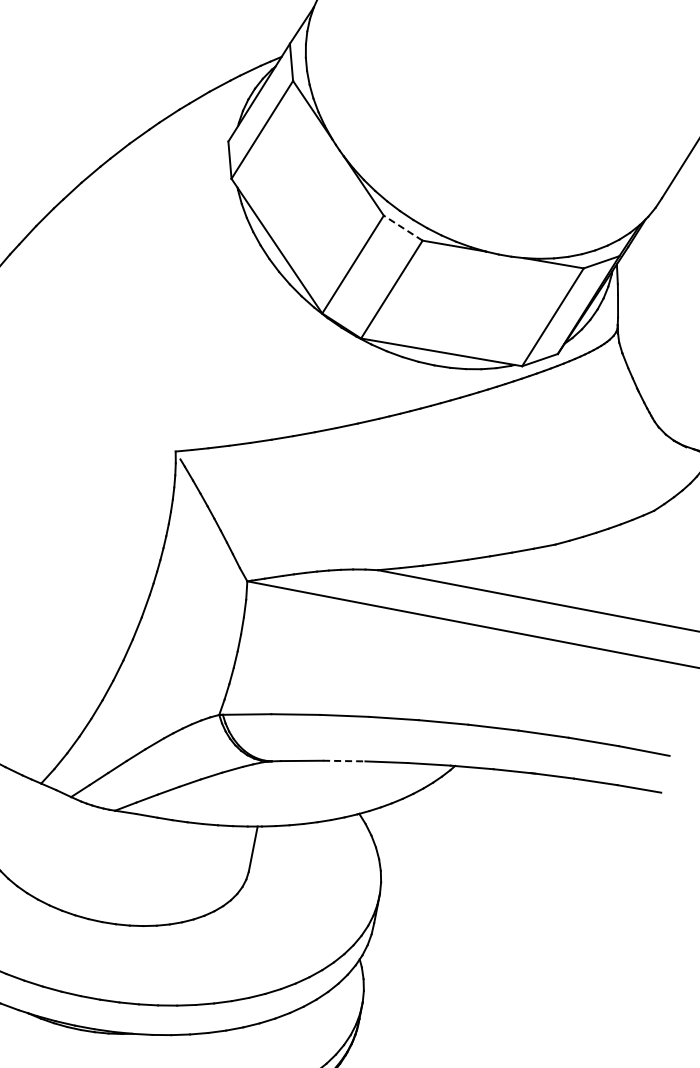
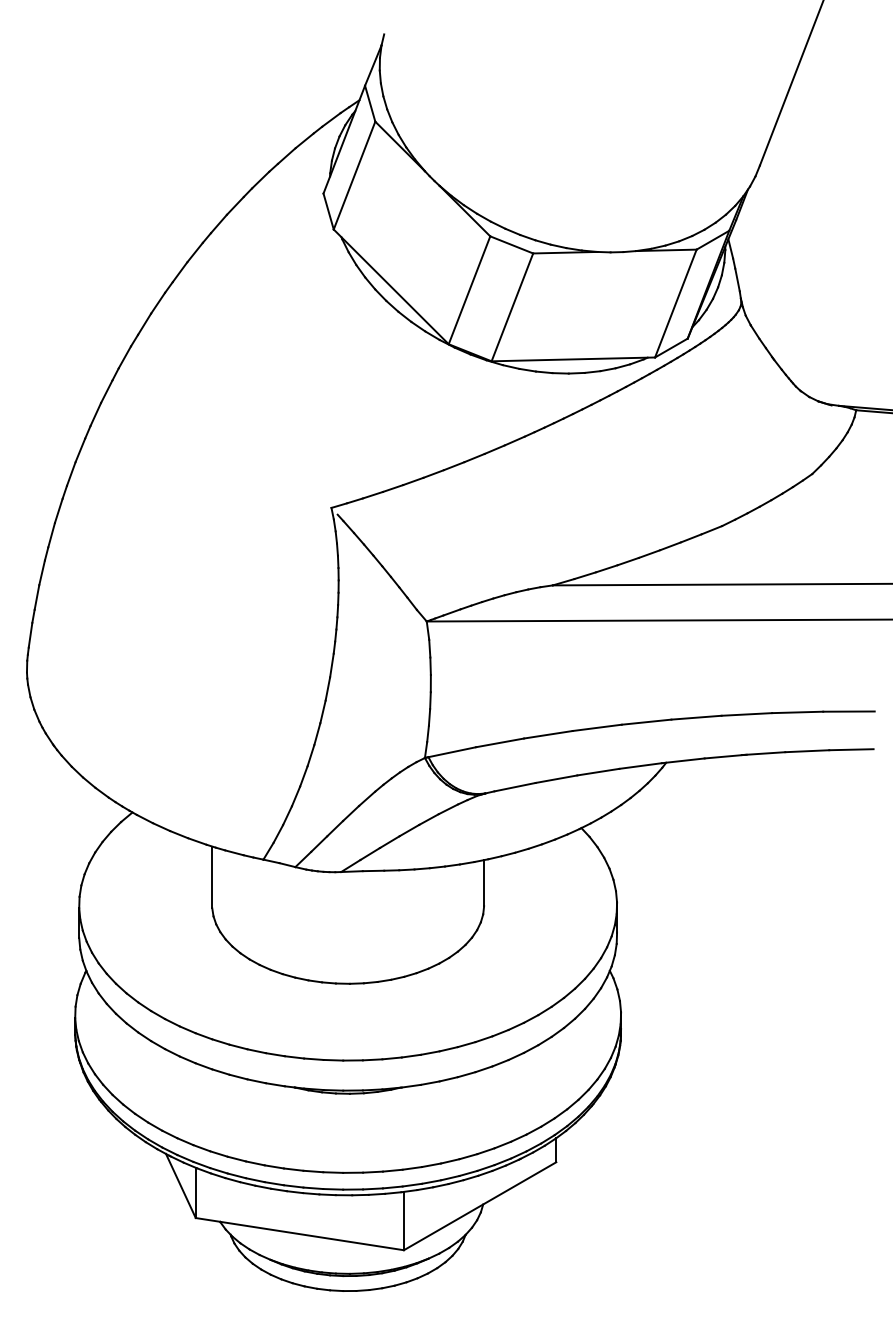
line: (403, 227) -> (511, 244), dashed -> solid
line: (344, 761) -> (556, 779), dashed -> solid

